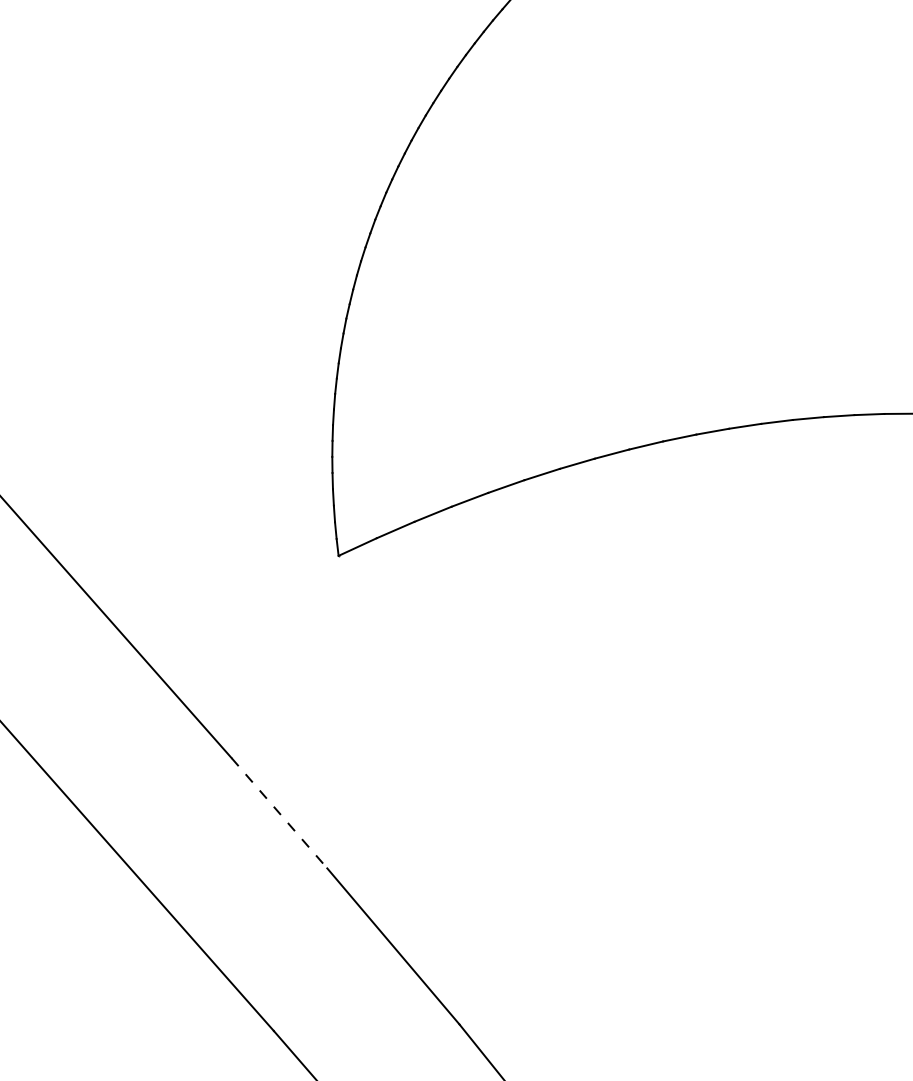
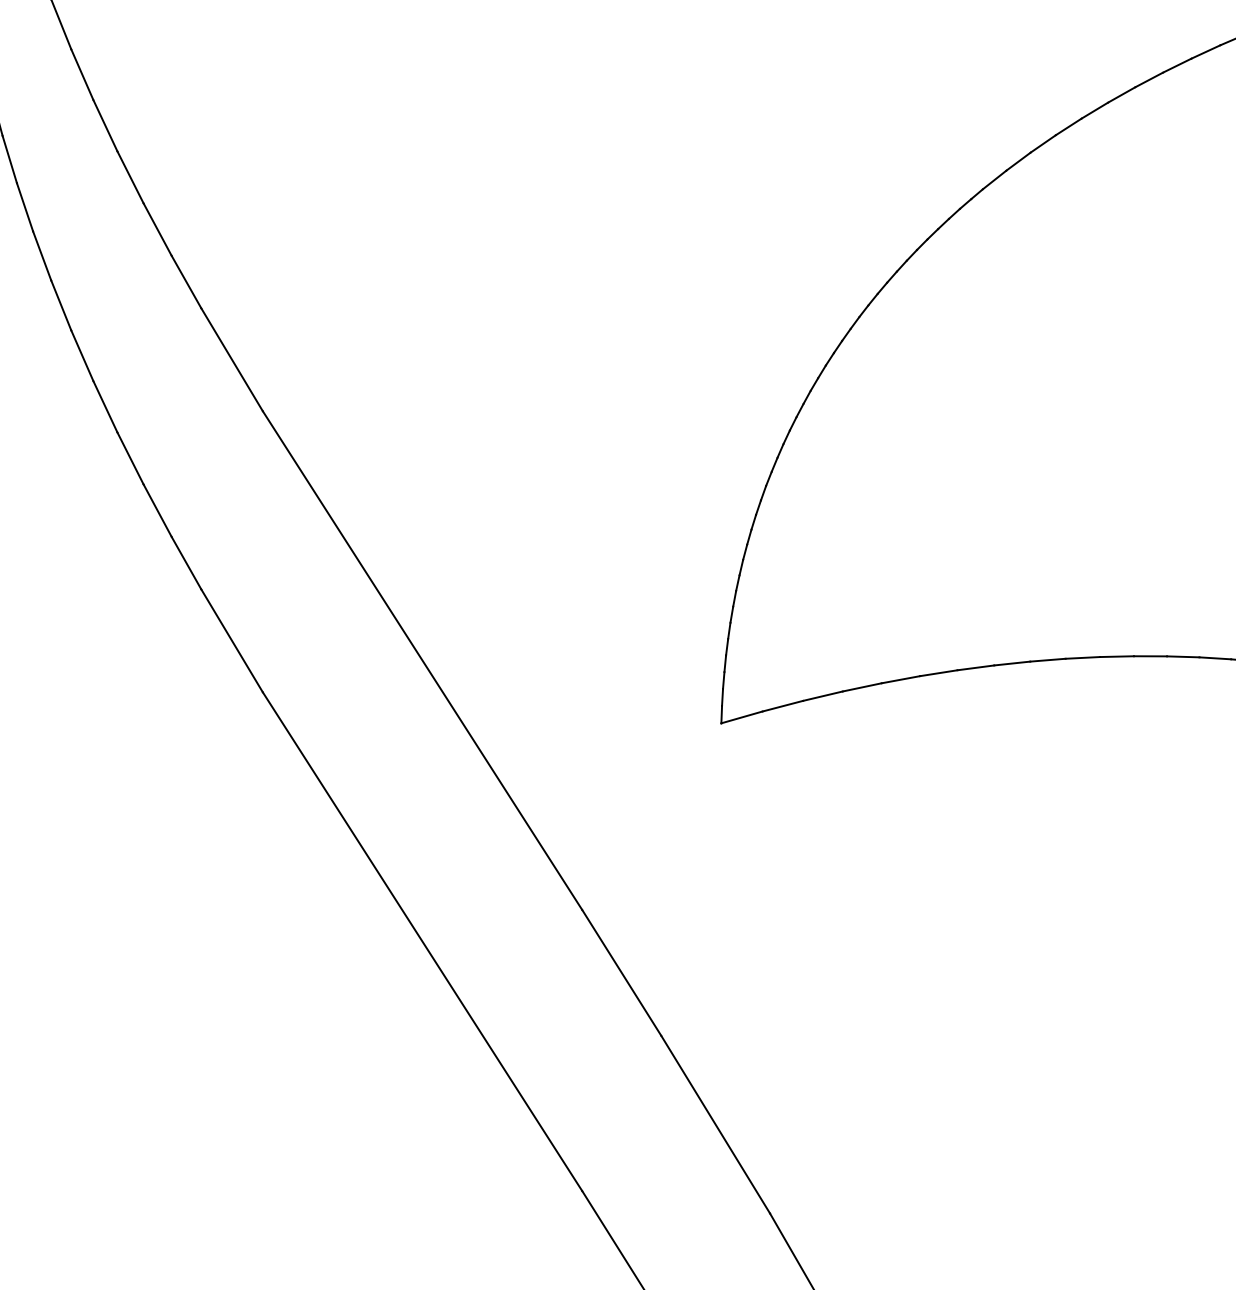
line: (280, 813) -> (622, 973), dashed -> solid

